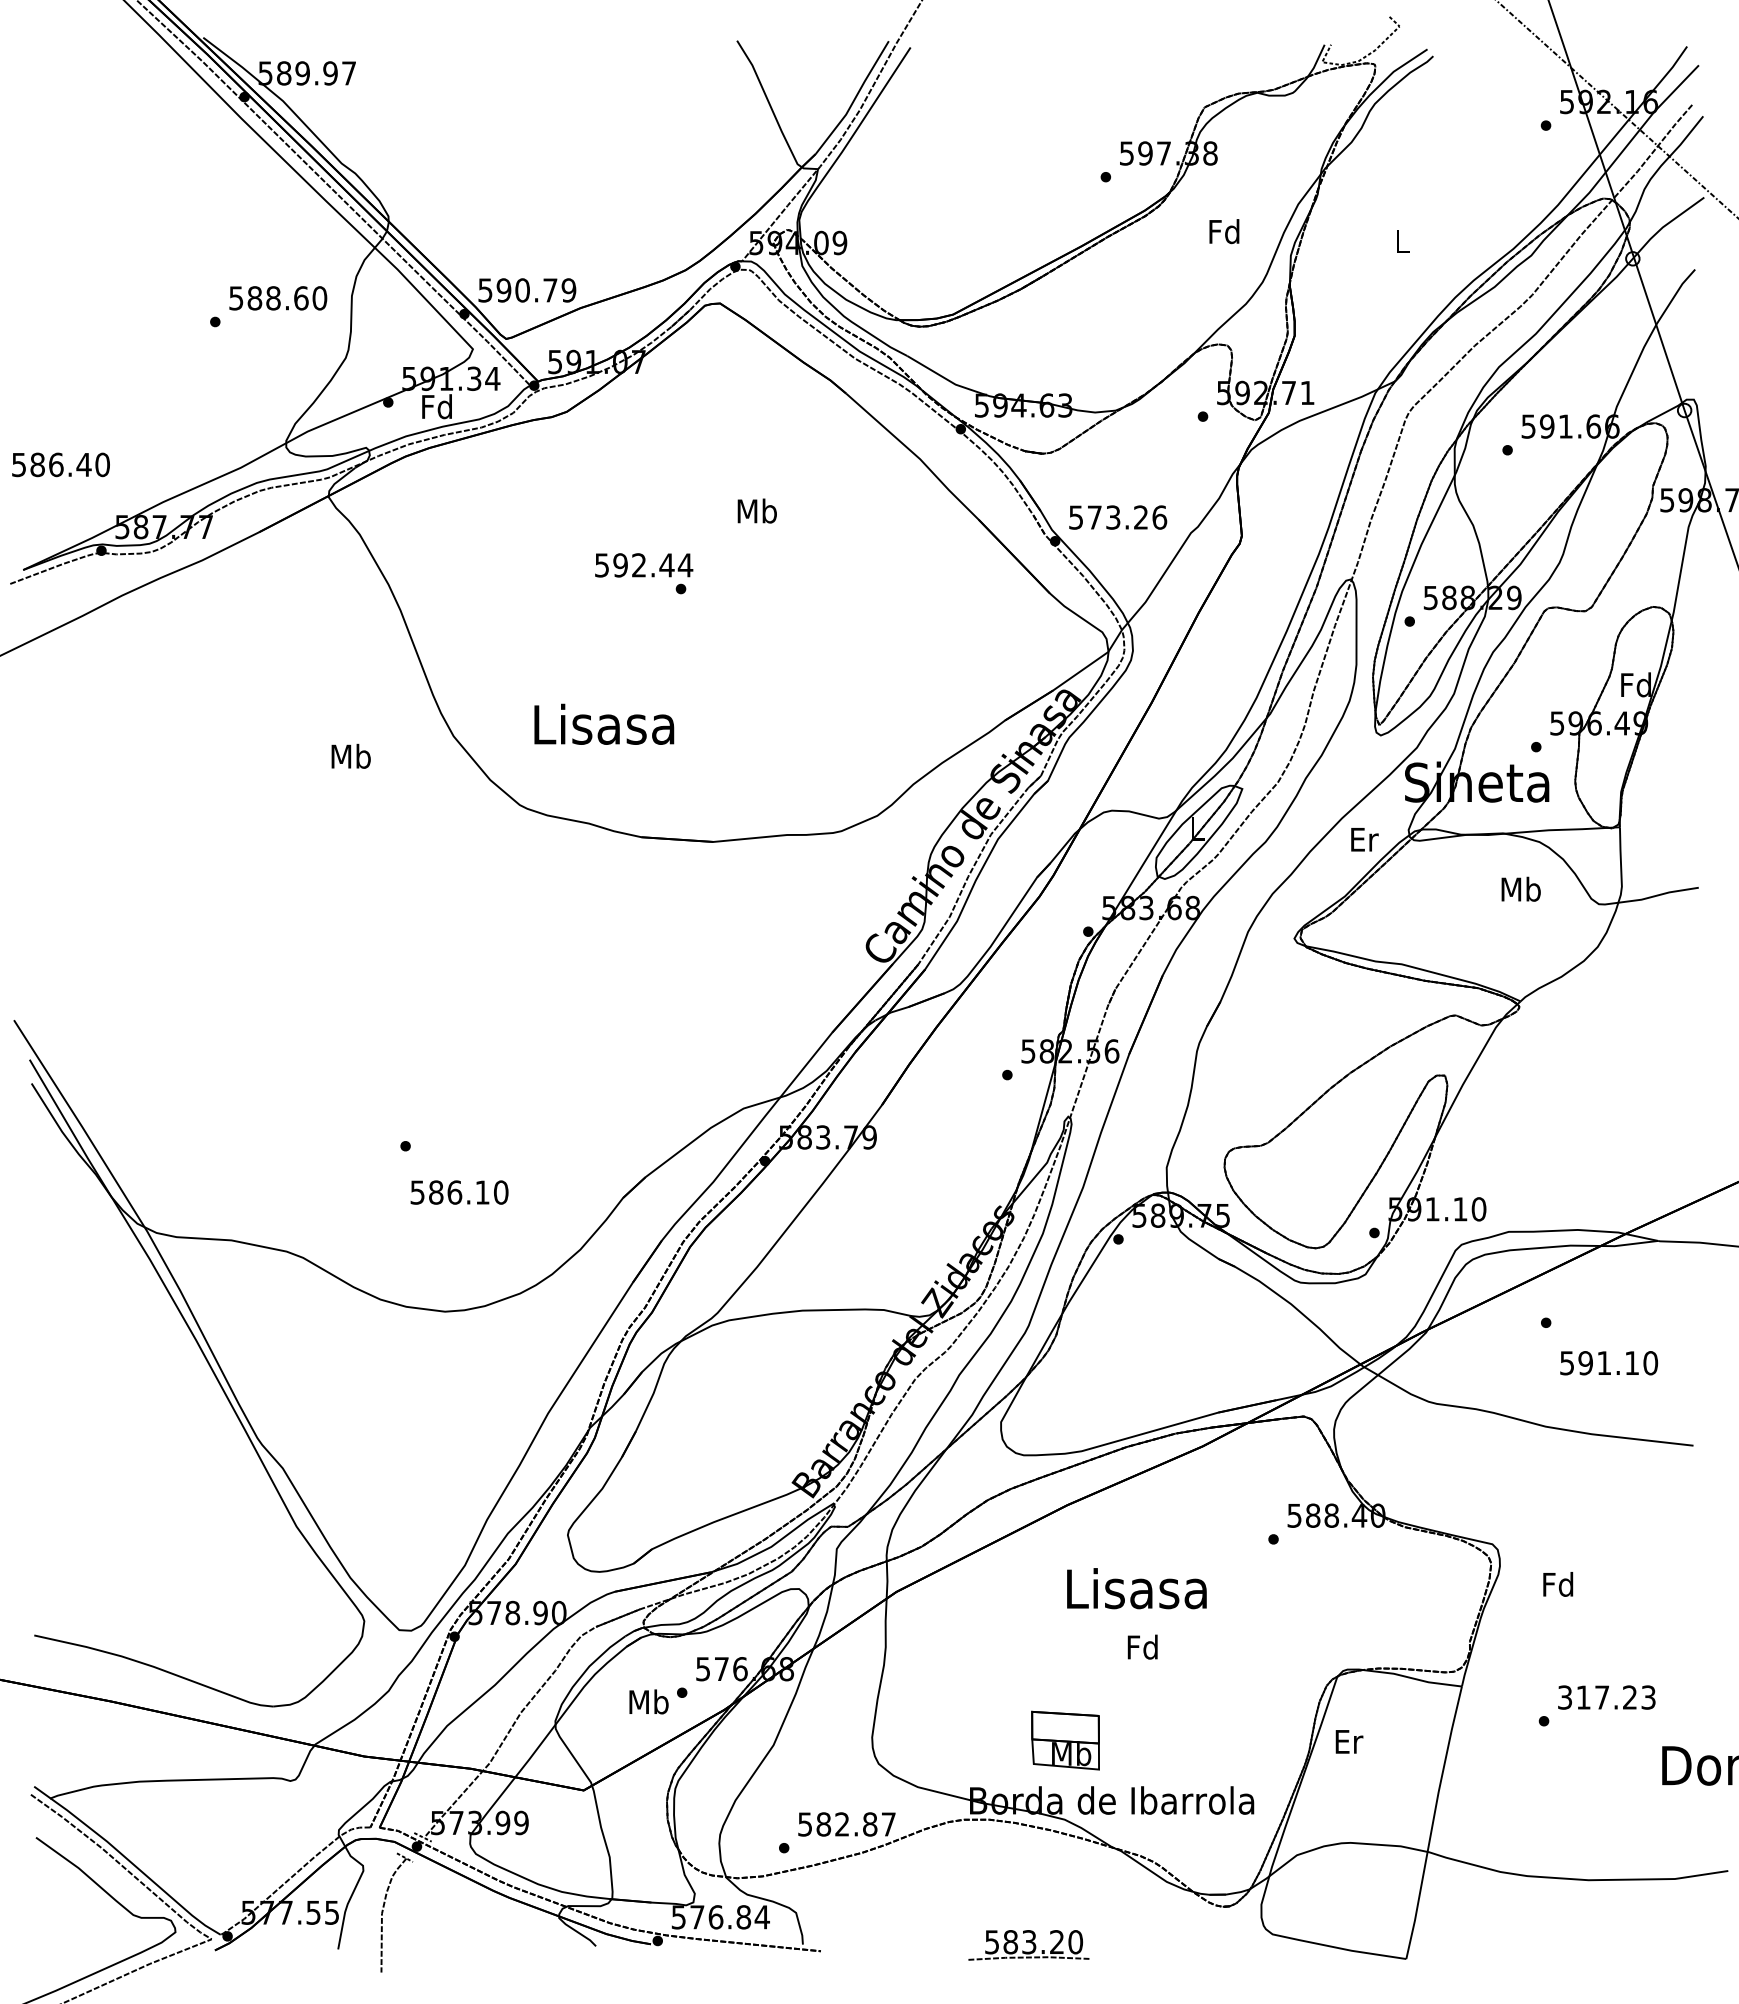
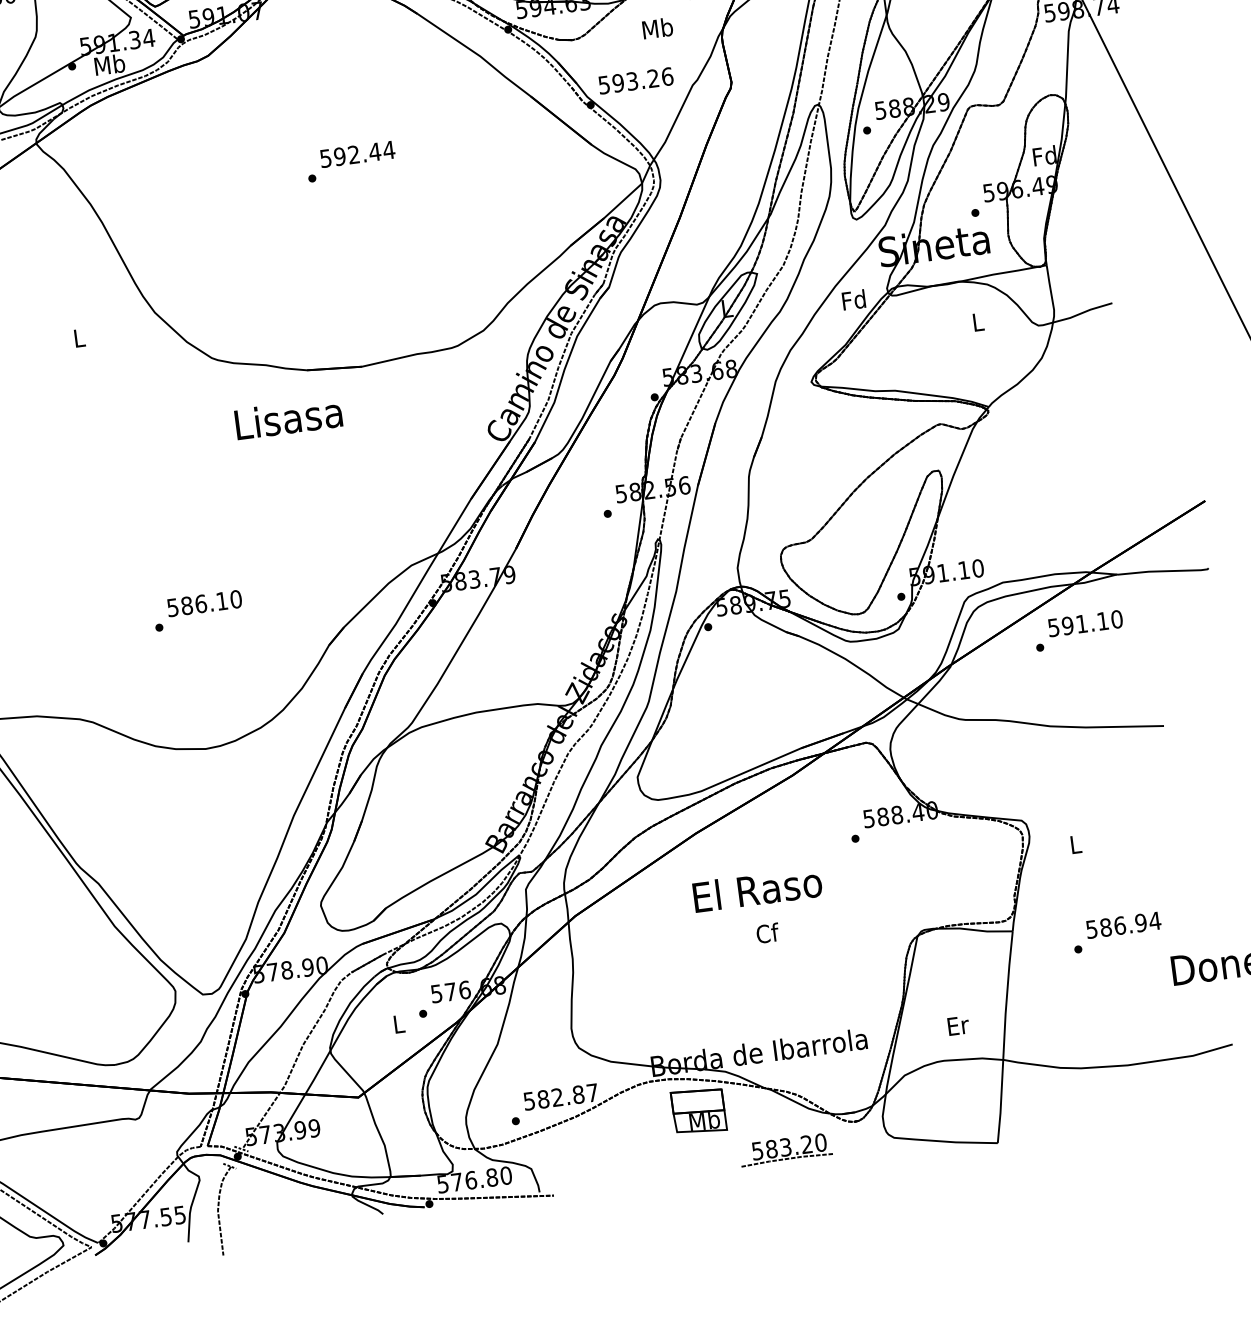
text: (437, 406) -> (109, 64), Fd -> Mb
text: (756, 510) -> (657, 28), moved
text: (1094, 517) -> (618, 83), 573.26 -> 593.26
text: (644, 565) -> (358, 154), moved
text: (604, 723) -> (288, 417), moved
text: (350, 755) -> (78, 337), Mb -> L
text: (1363, 839) -> (853, 300), Er -> Fd
text: (1520, 888) -> (977, 321), Mb -> L
text: (459, 1192) -> (204, 603), moved
text: (1609, 1363) -> (1085, 623), moved
text: (1558, 1584) -> (1075, 844), Fd -> L
text: (1137, 1588) -> (757, 889), Lisasa -> El Raso
text: (1142, 1646) -> (766, 932), Fd -> Cf
text: (1607, 1697) -> (1123, 925), 317.23 -> 586.94
text: (648, 1701) -> (398, 1023), Mb -> L
part: (1065, 1740) -> (698, 1111), moved
text: (1349, 1741) -> (958, 1025), moved
text: (761, 1917) -> (505, 1175), 576.84 -> 576.80
part: (1028, 1945) -> (785, 1149), moved

